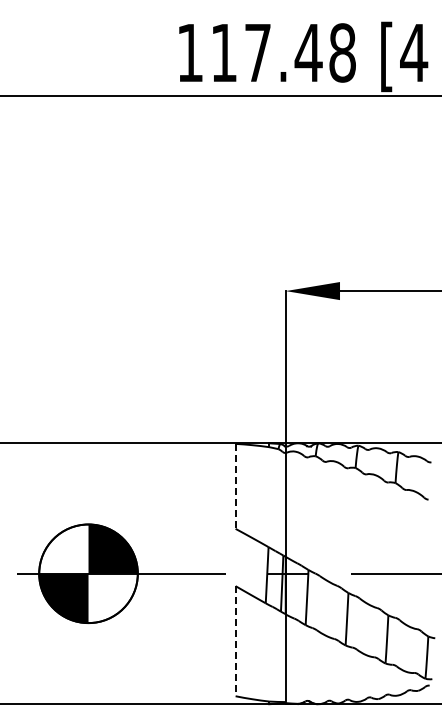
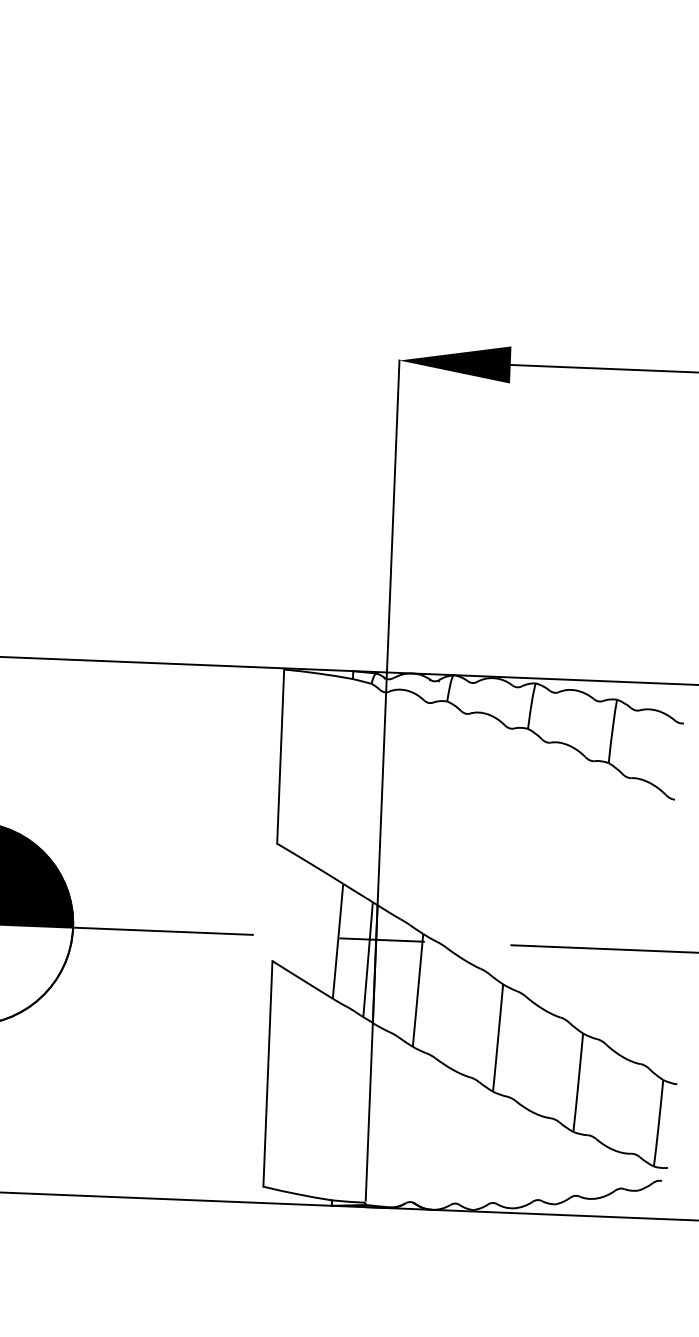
line: (235, 486) -> (280, 756), dashed -> solid
line: (235, 641) -> (267, 1074), dashed -> solid

